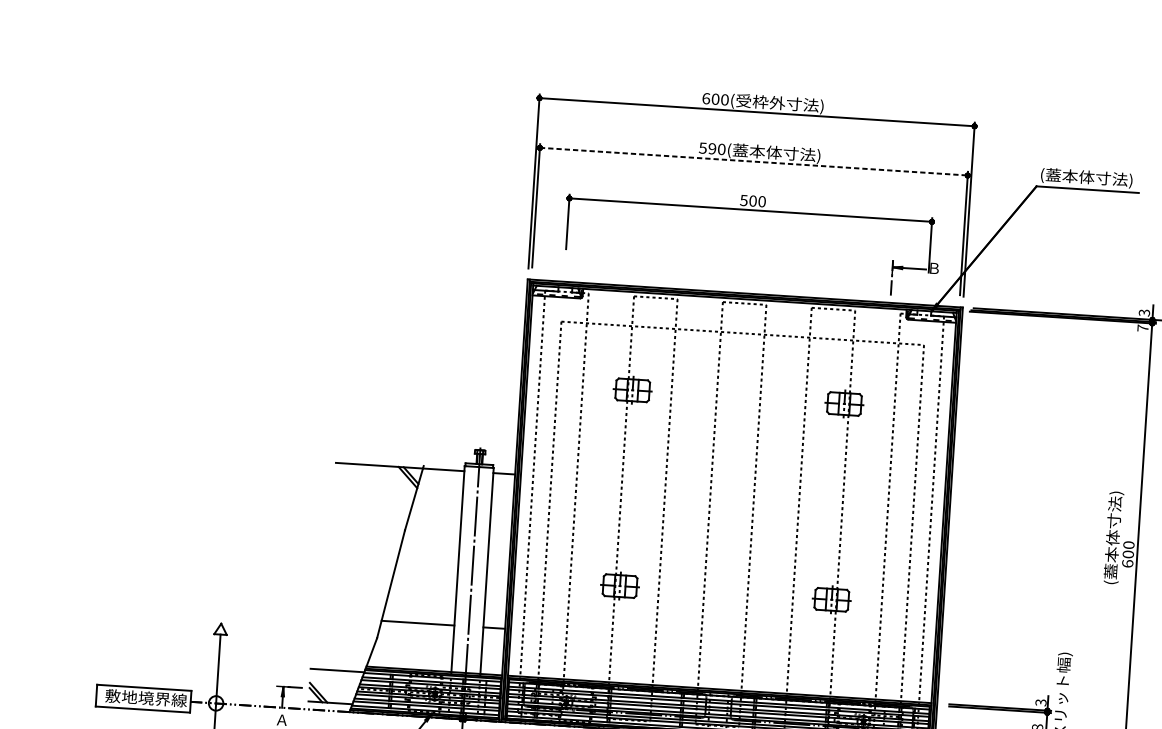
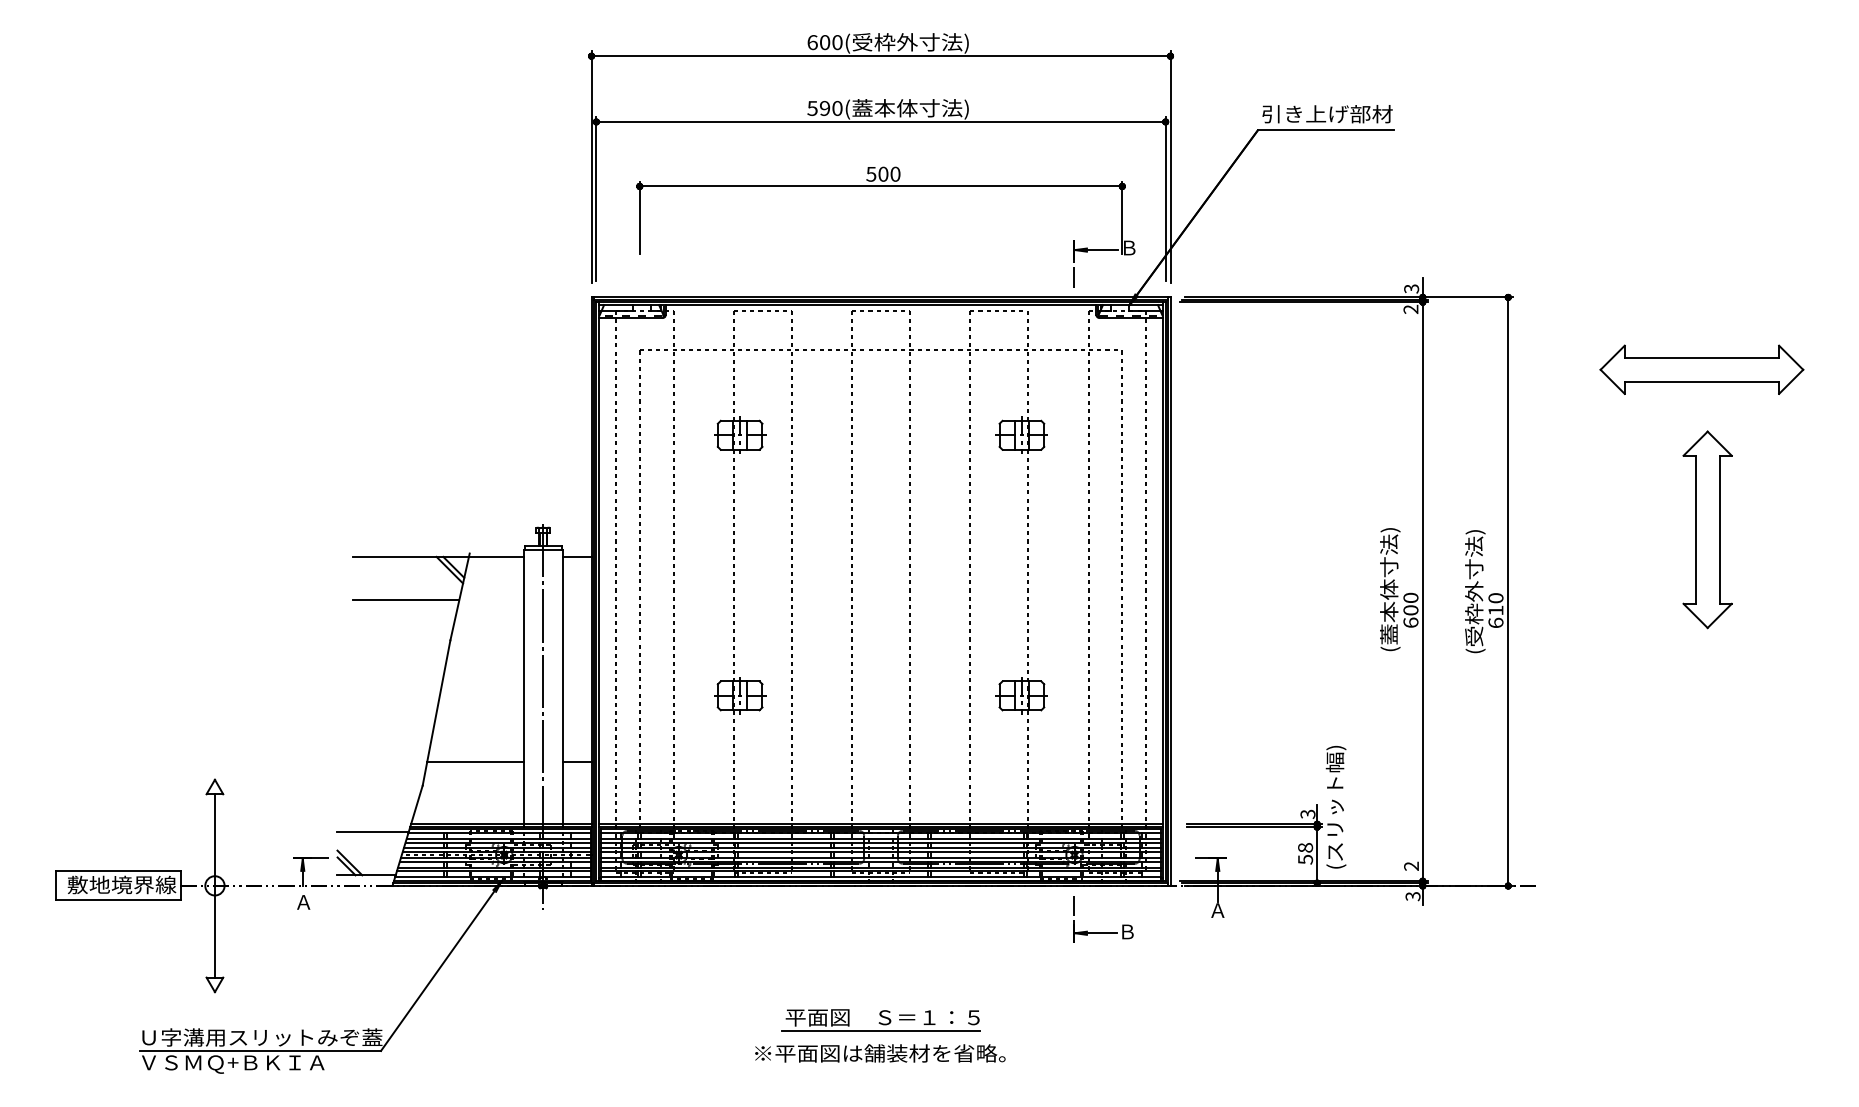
line: (754, 161) -> (881, 121), dashed -> solid
text: (1089, 178) -> (1327, 115), (蓋本体寸法) -> 引き上げ部材
text: (1142, 327) -> (1410, 308), 7 -> 2
line: (373, 498) -> (406, 600), added

